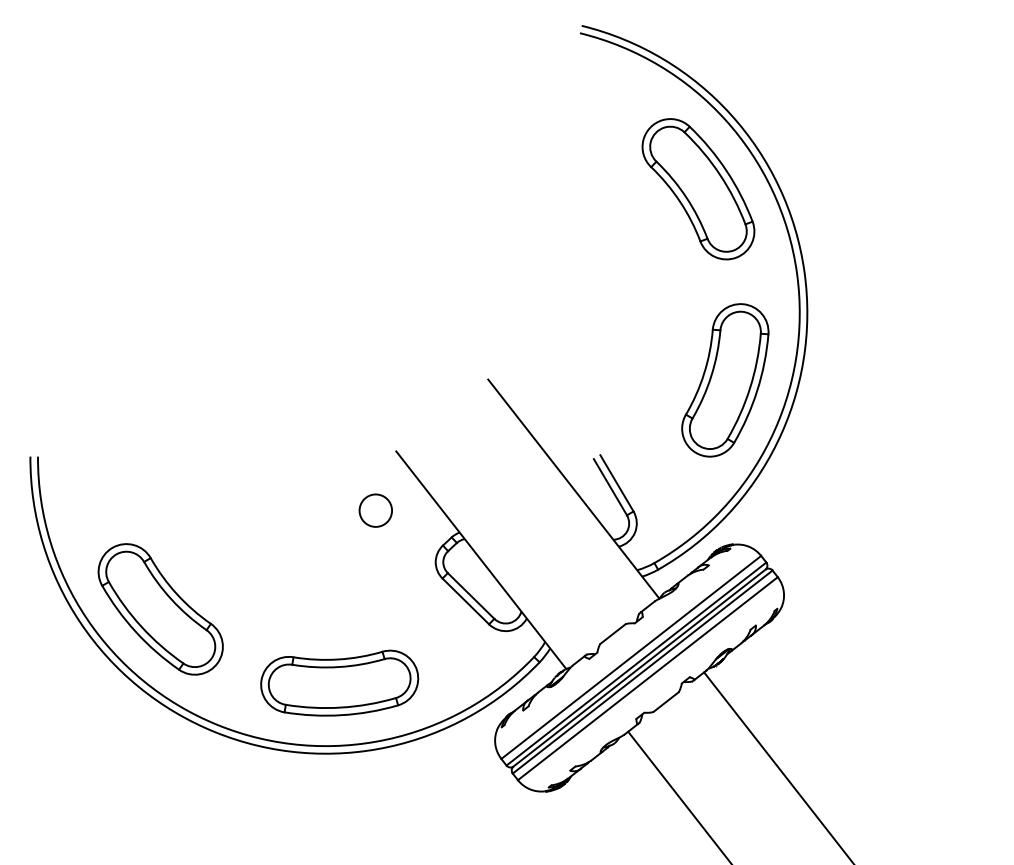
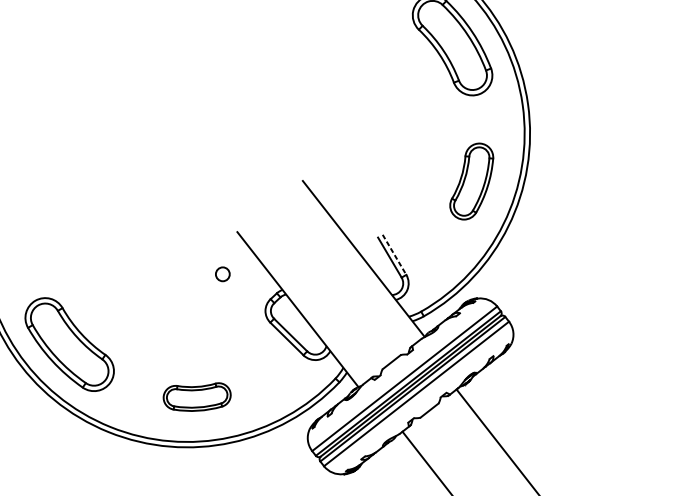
part: (725, 380) -> (471, 181), size x0.7
line: (616, 483) -> (394, 254), solid -> dashed
circle: (375, 510) -> (222, 274), size x0.6
part: (339, 682) -> (196, 396), size x0.6

